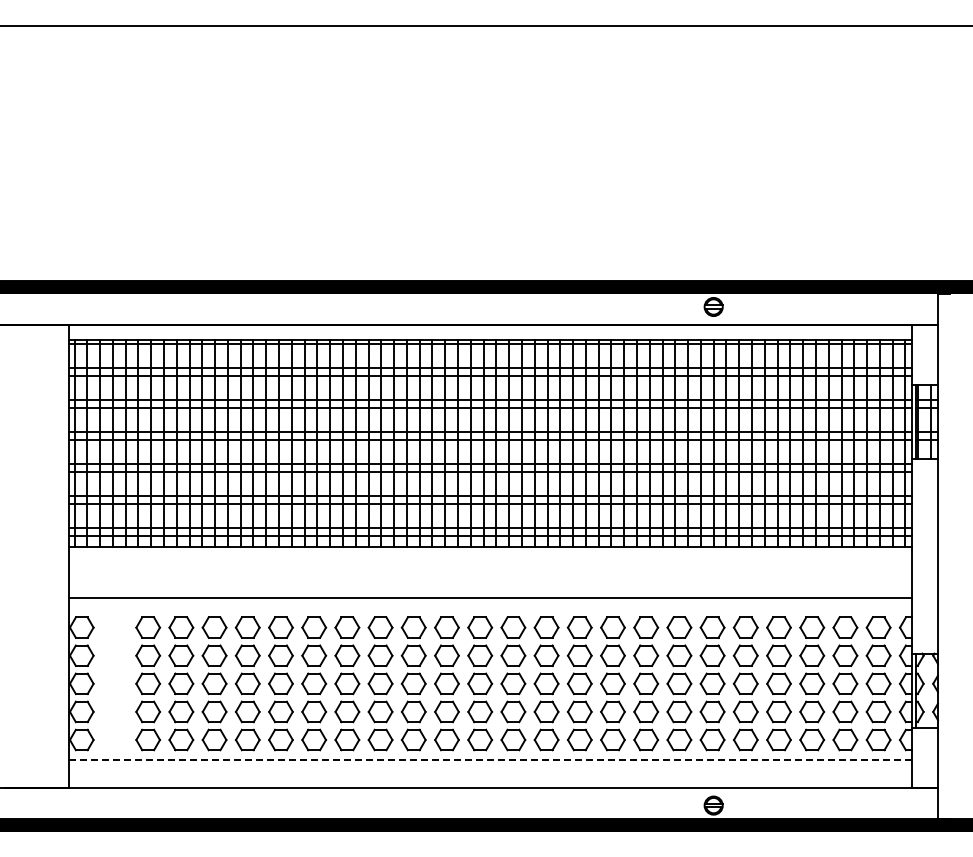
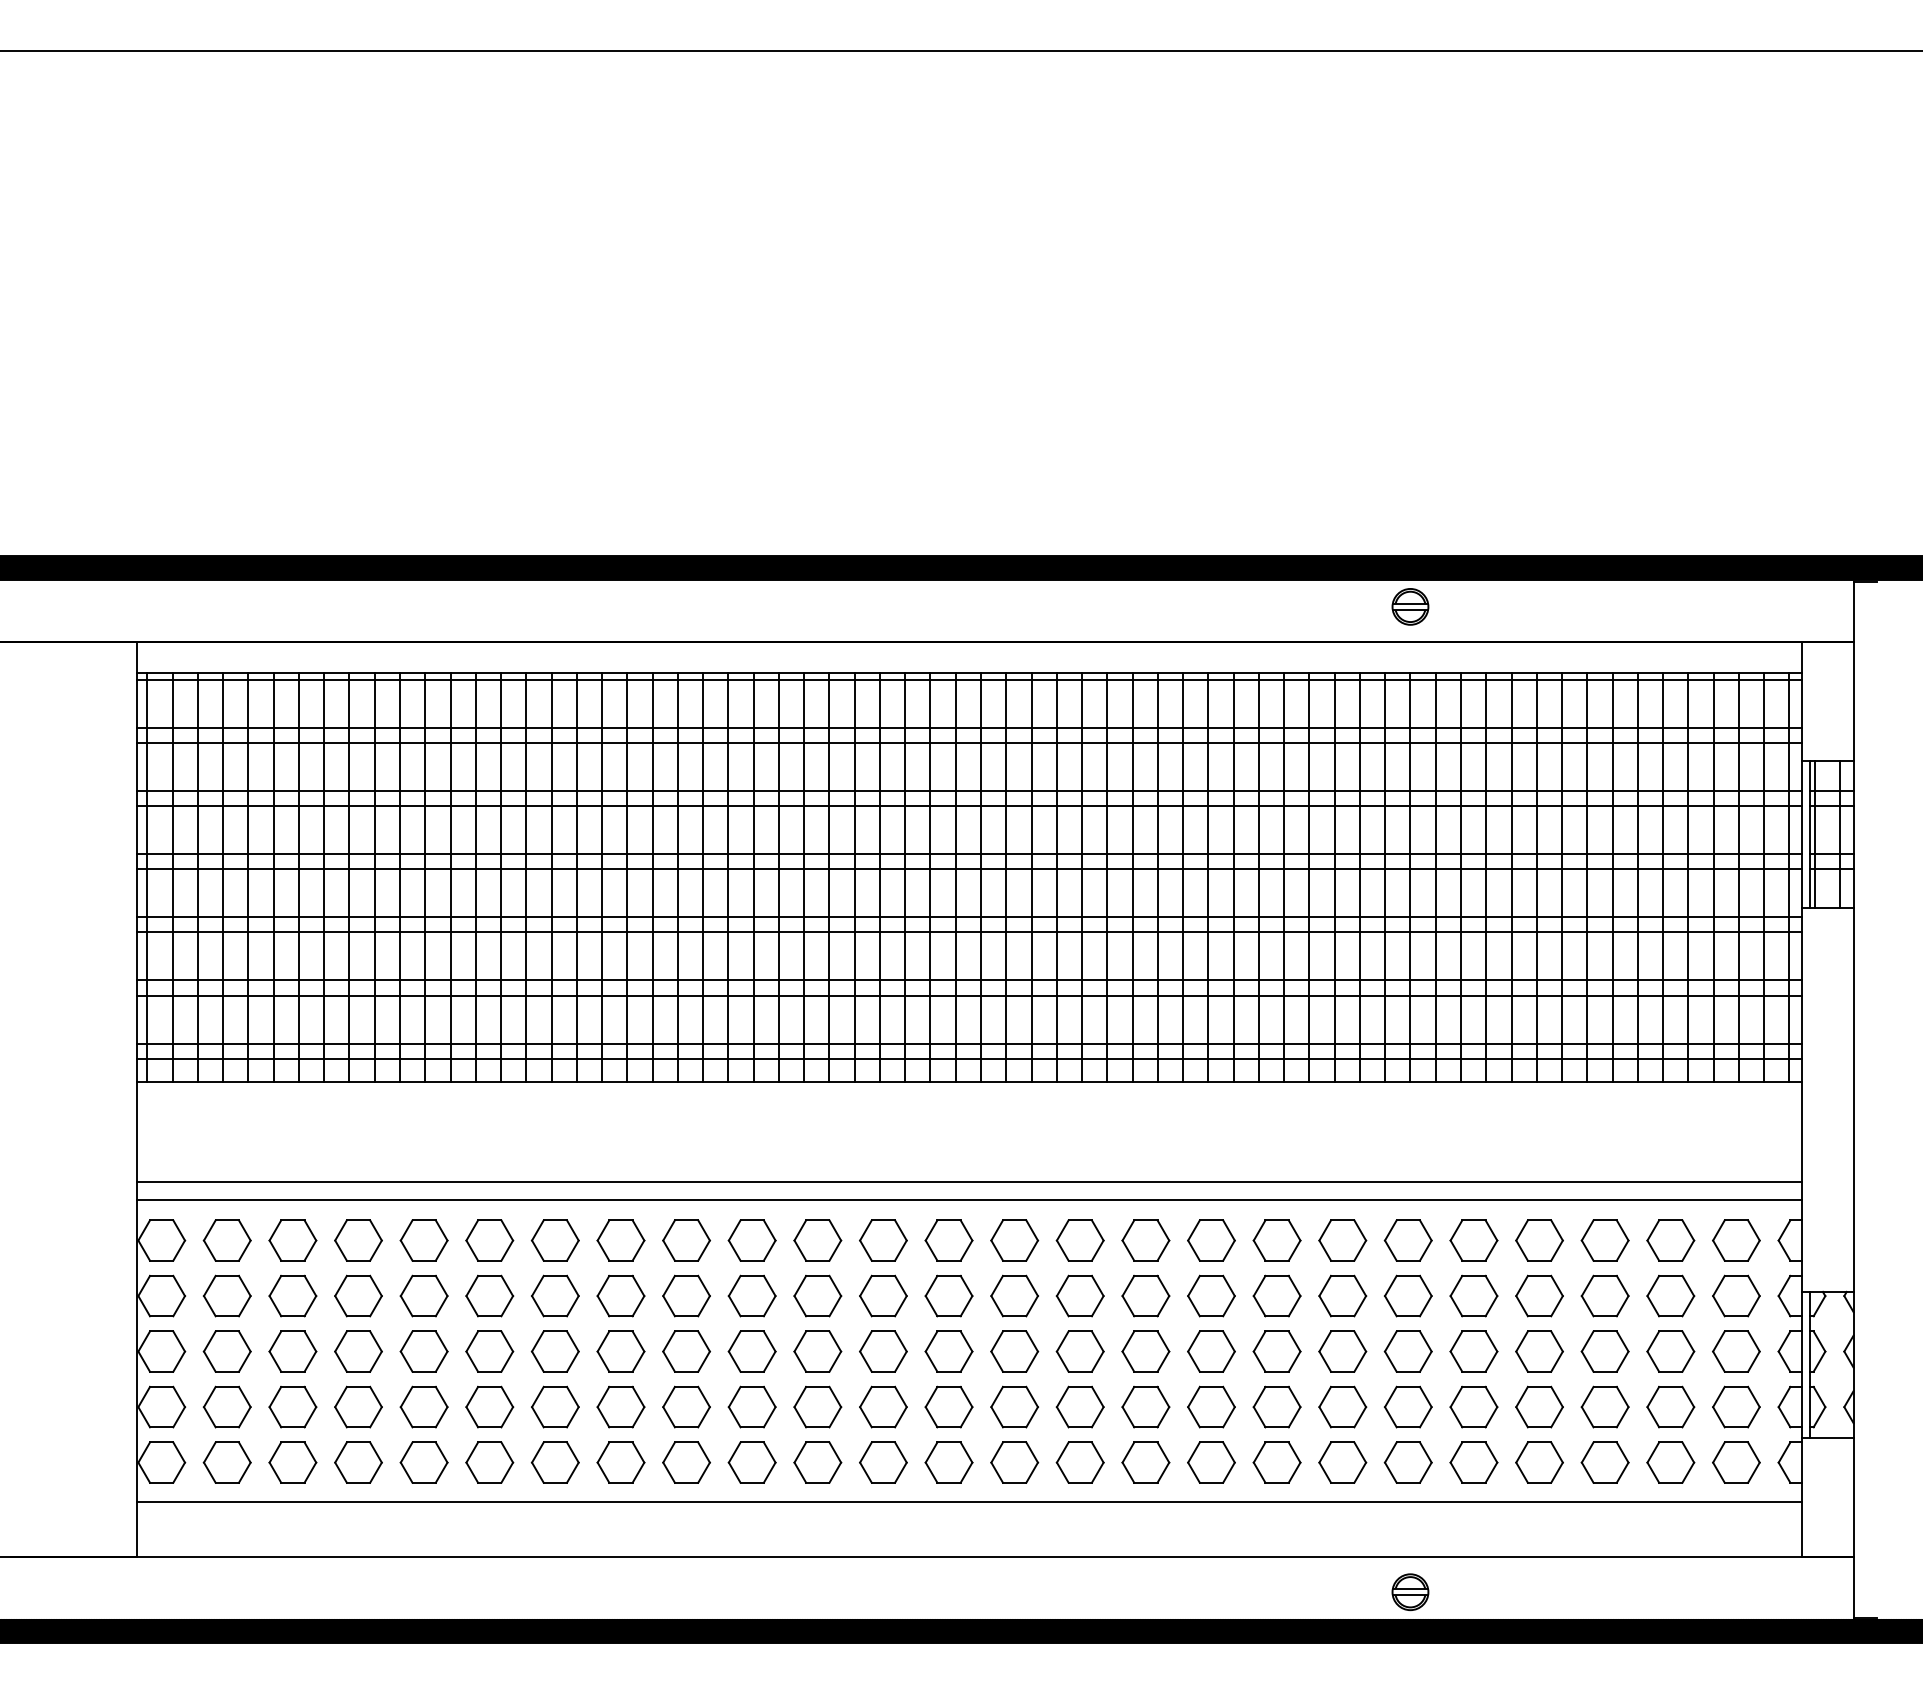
line: (490, 606) -> (969, 1198), added
part: (114, 683) -> (226, 1350), added
line: (490, 760) -> (969, 1503), dashed -> solid

